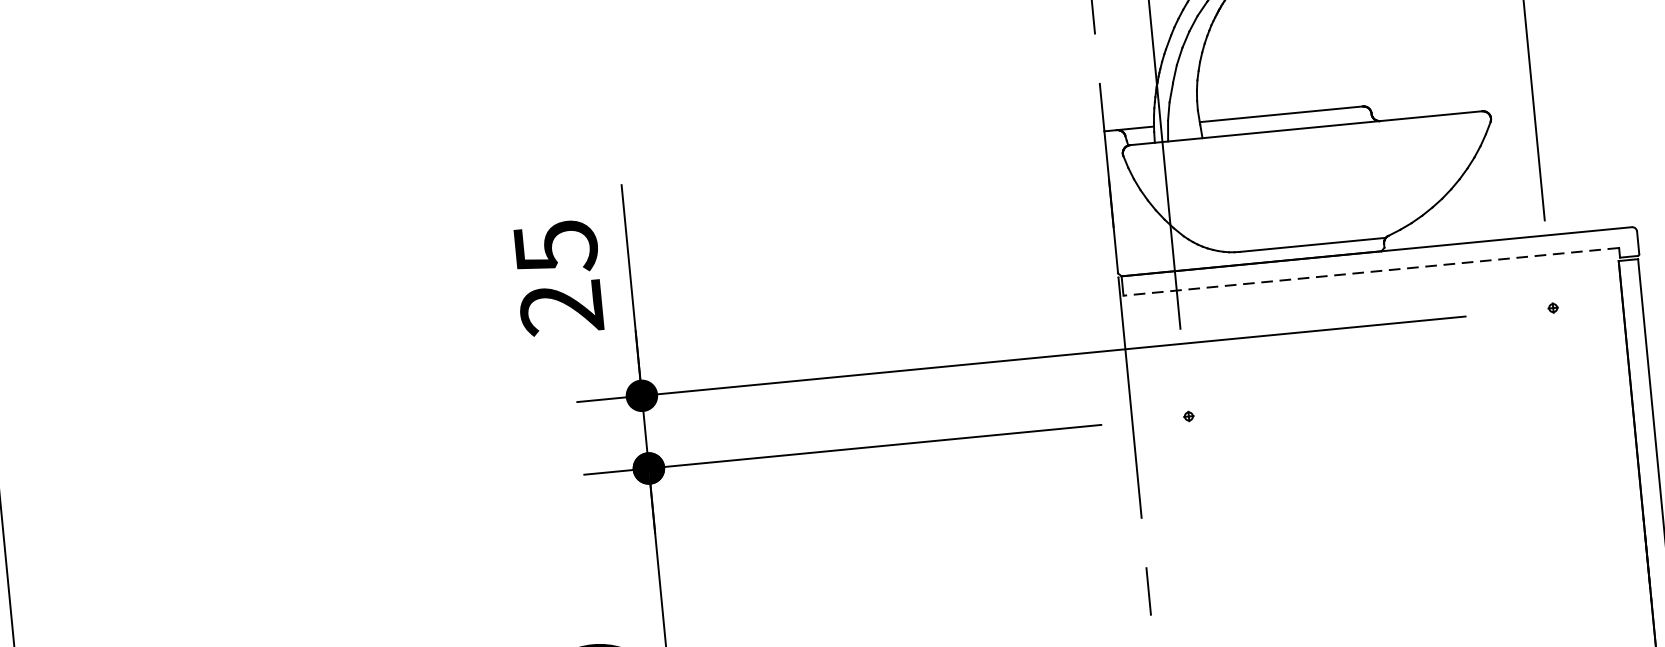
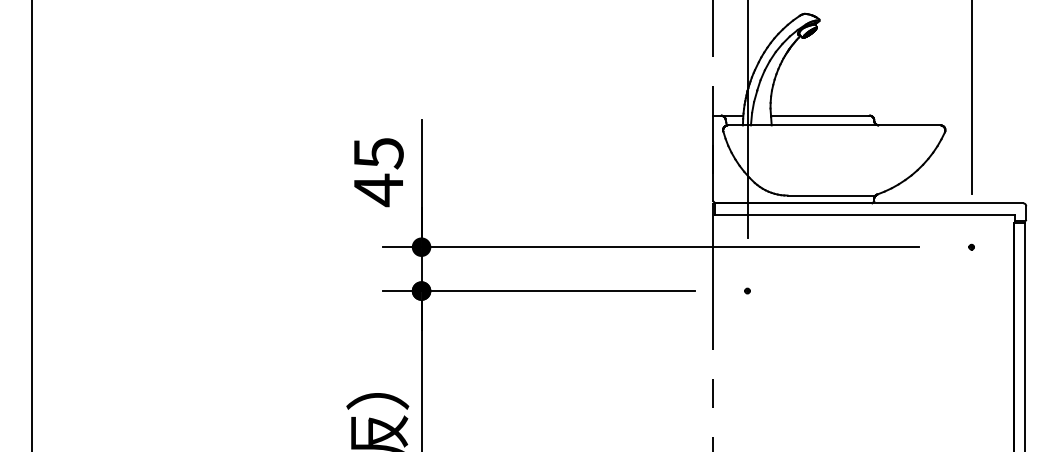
line: (1370, 272) -> (864, 215), dashed -> solid
text: (559, 308) -> (377, 190), 25 -> 45

